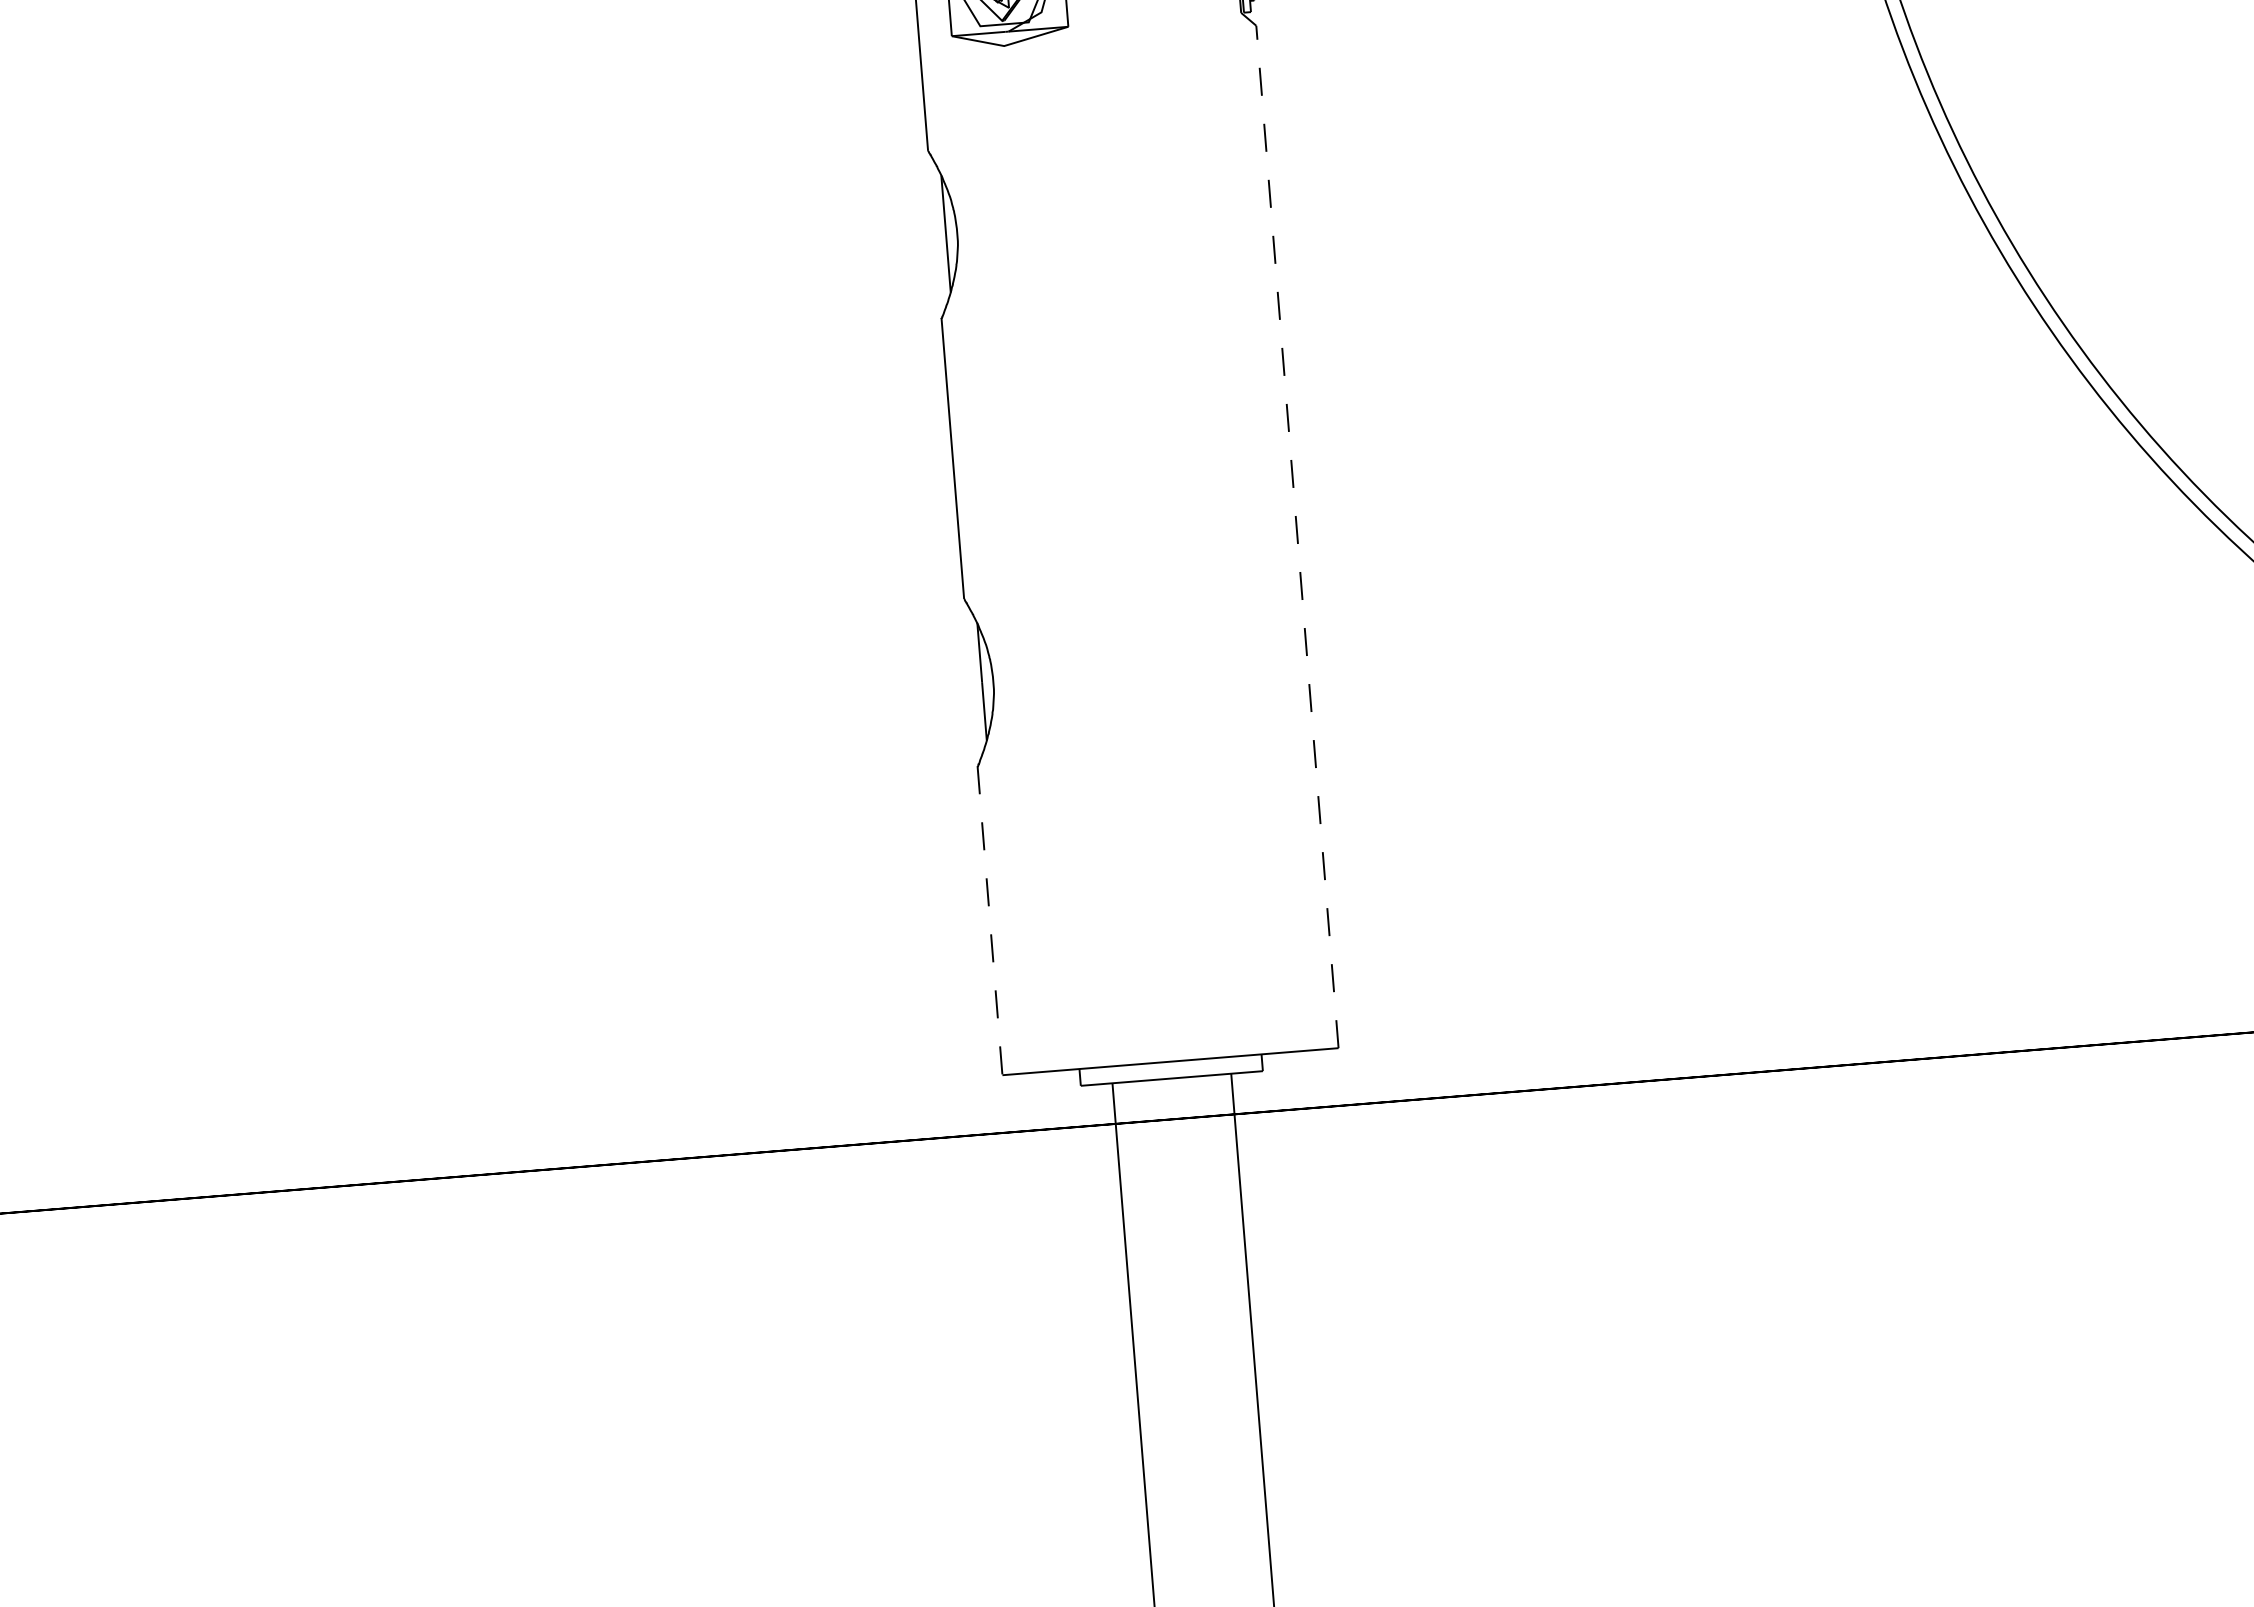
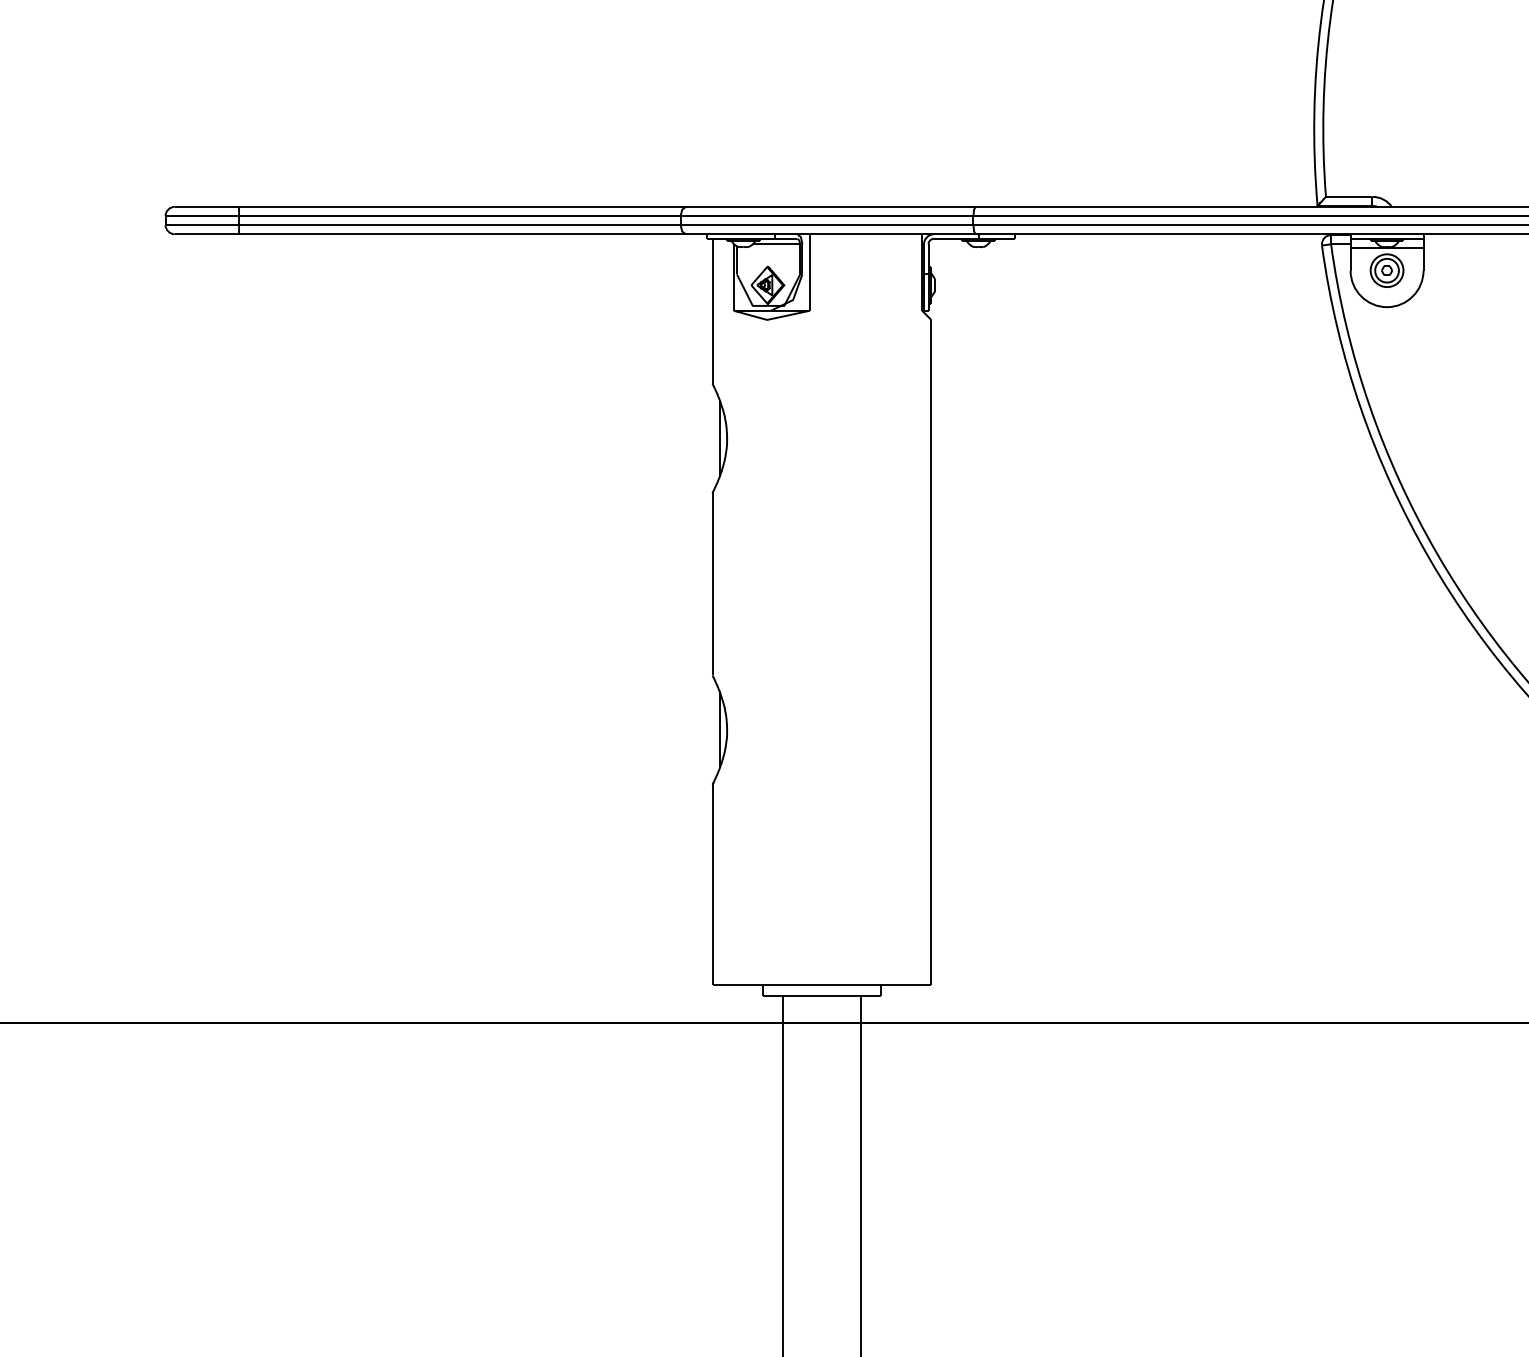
line: (1297, 536) -> (931, 652), dashed -> solid
line: (989, 920) -> (712, 884), dashed -> solid

